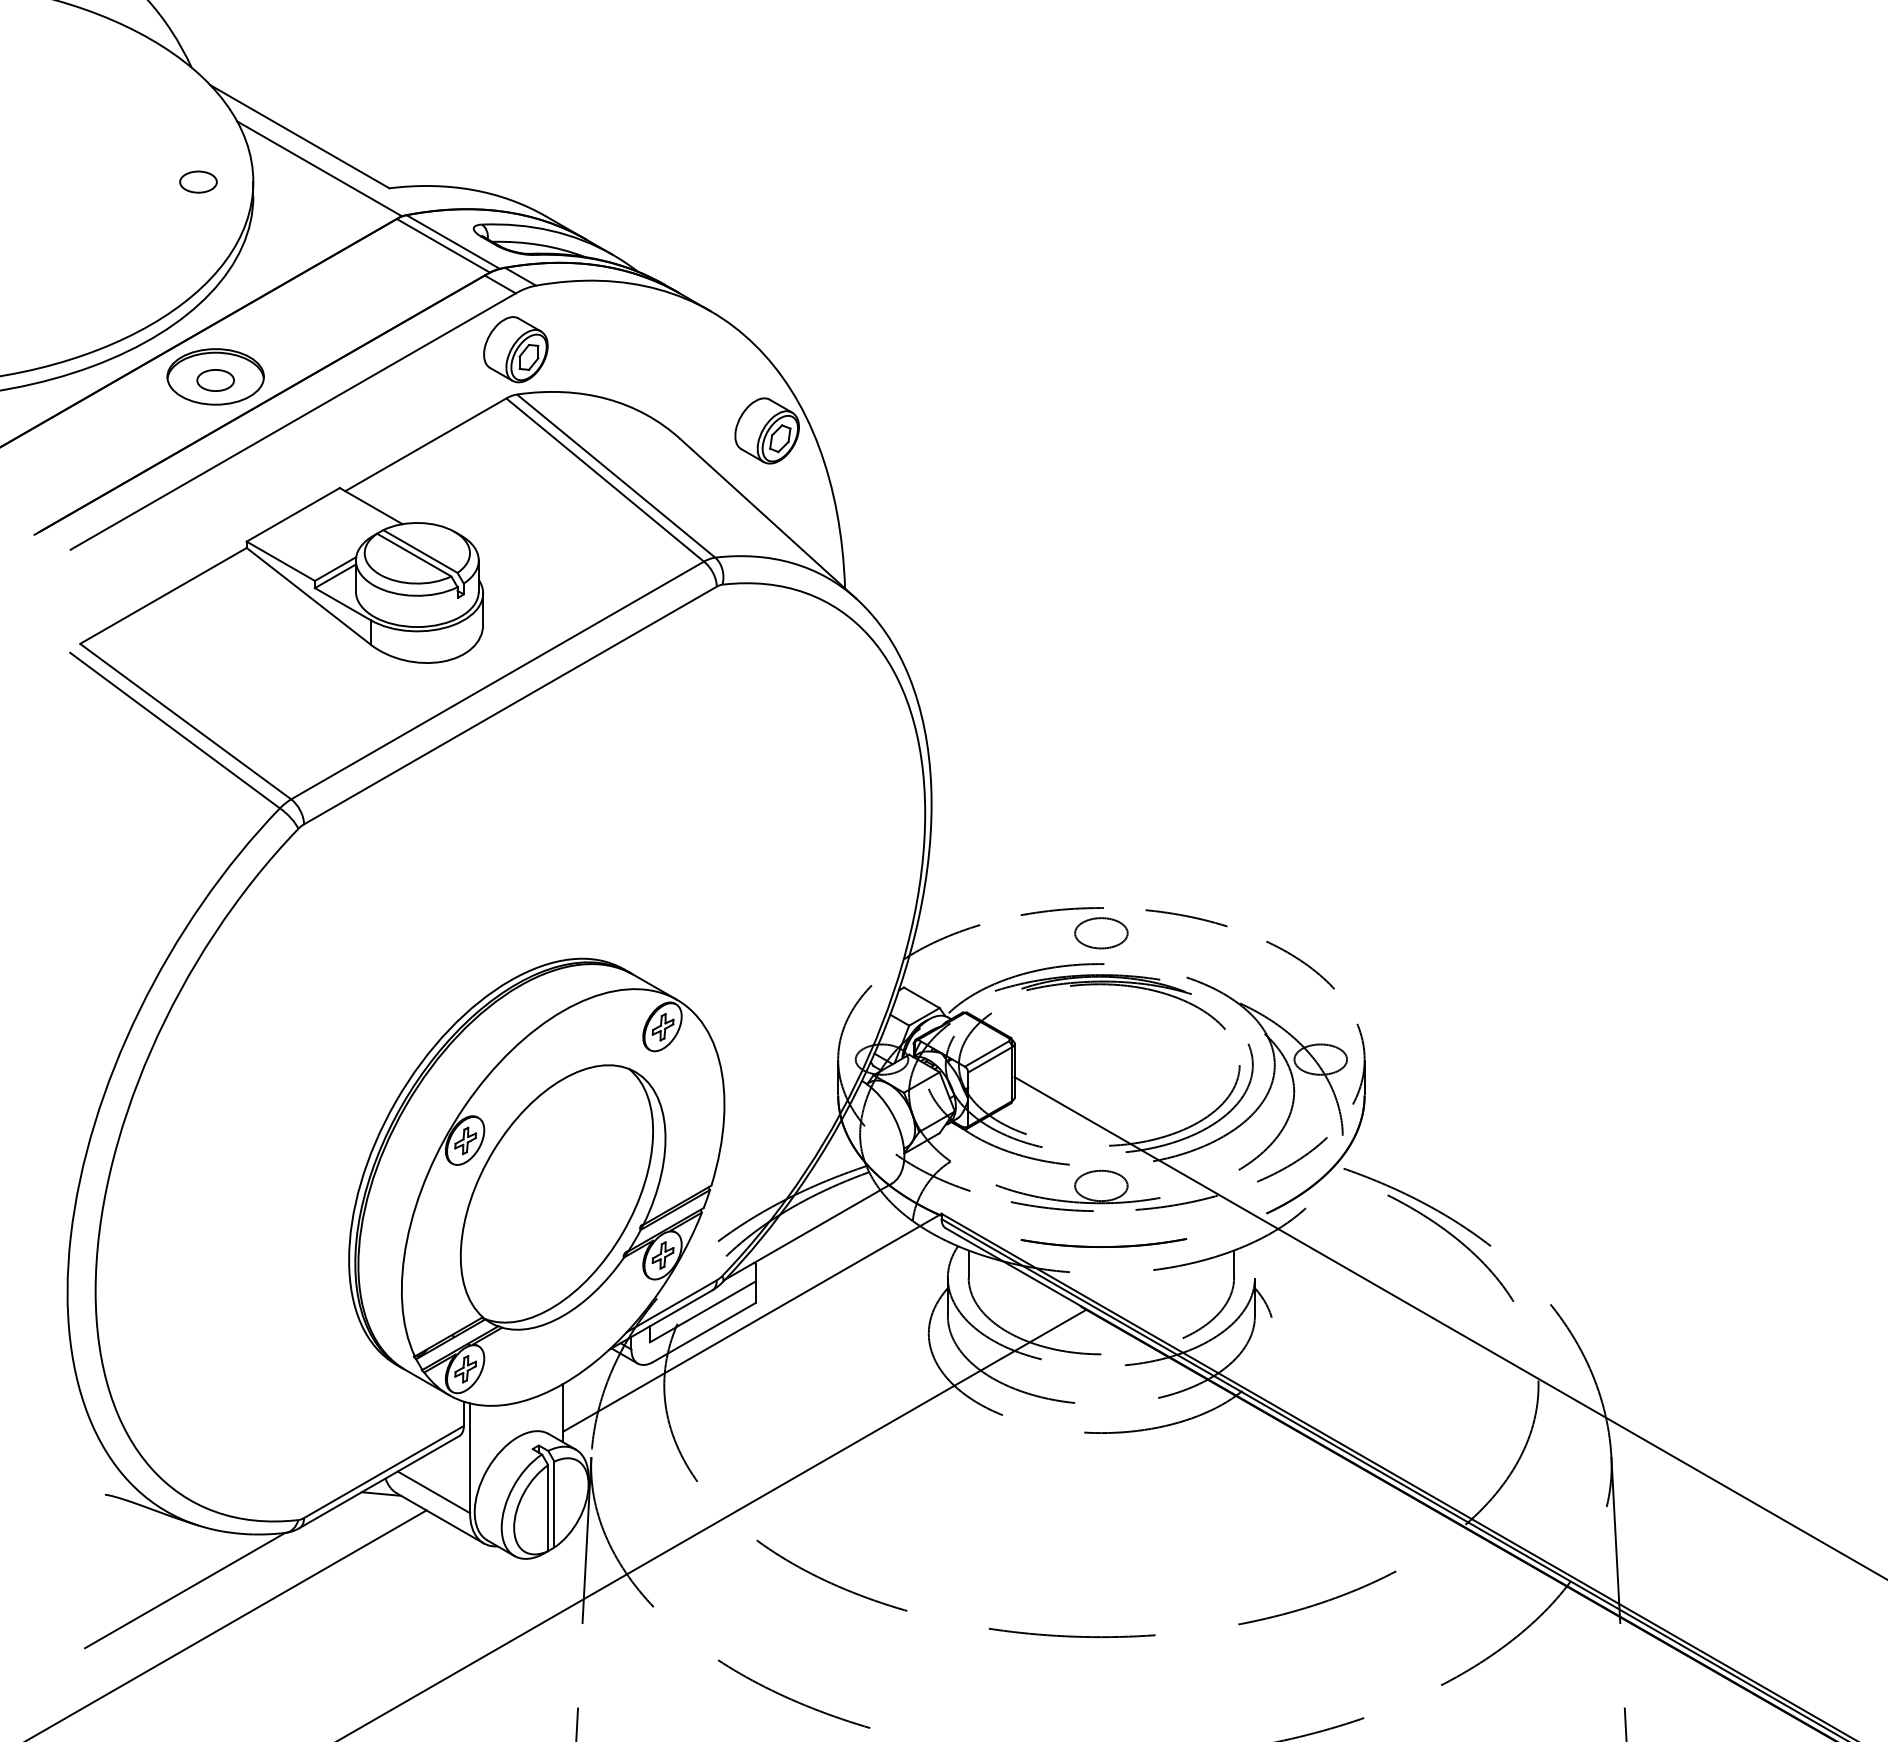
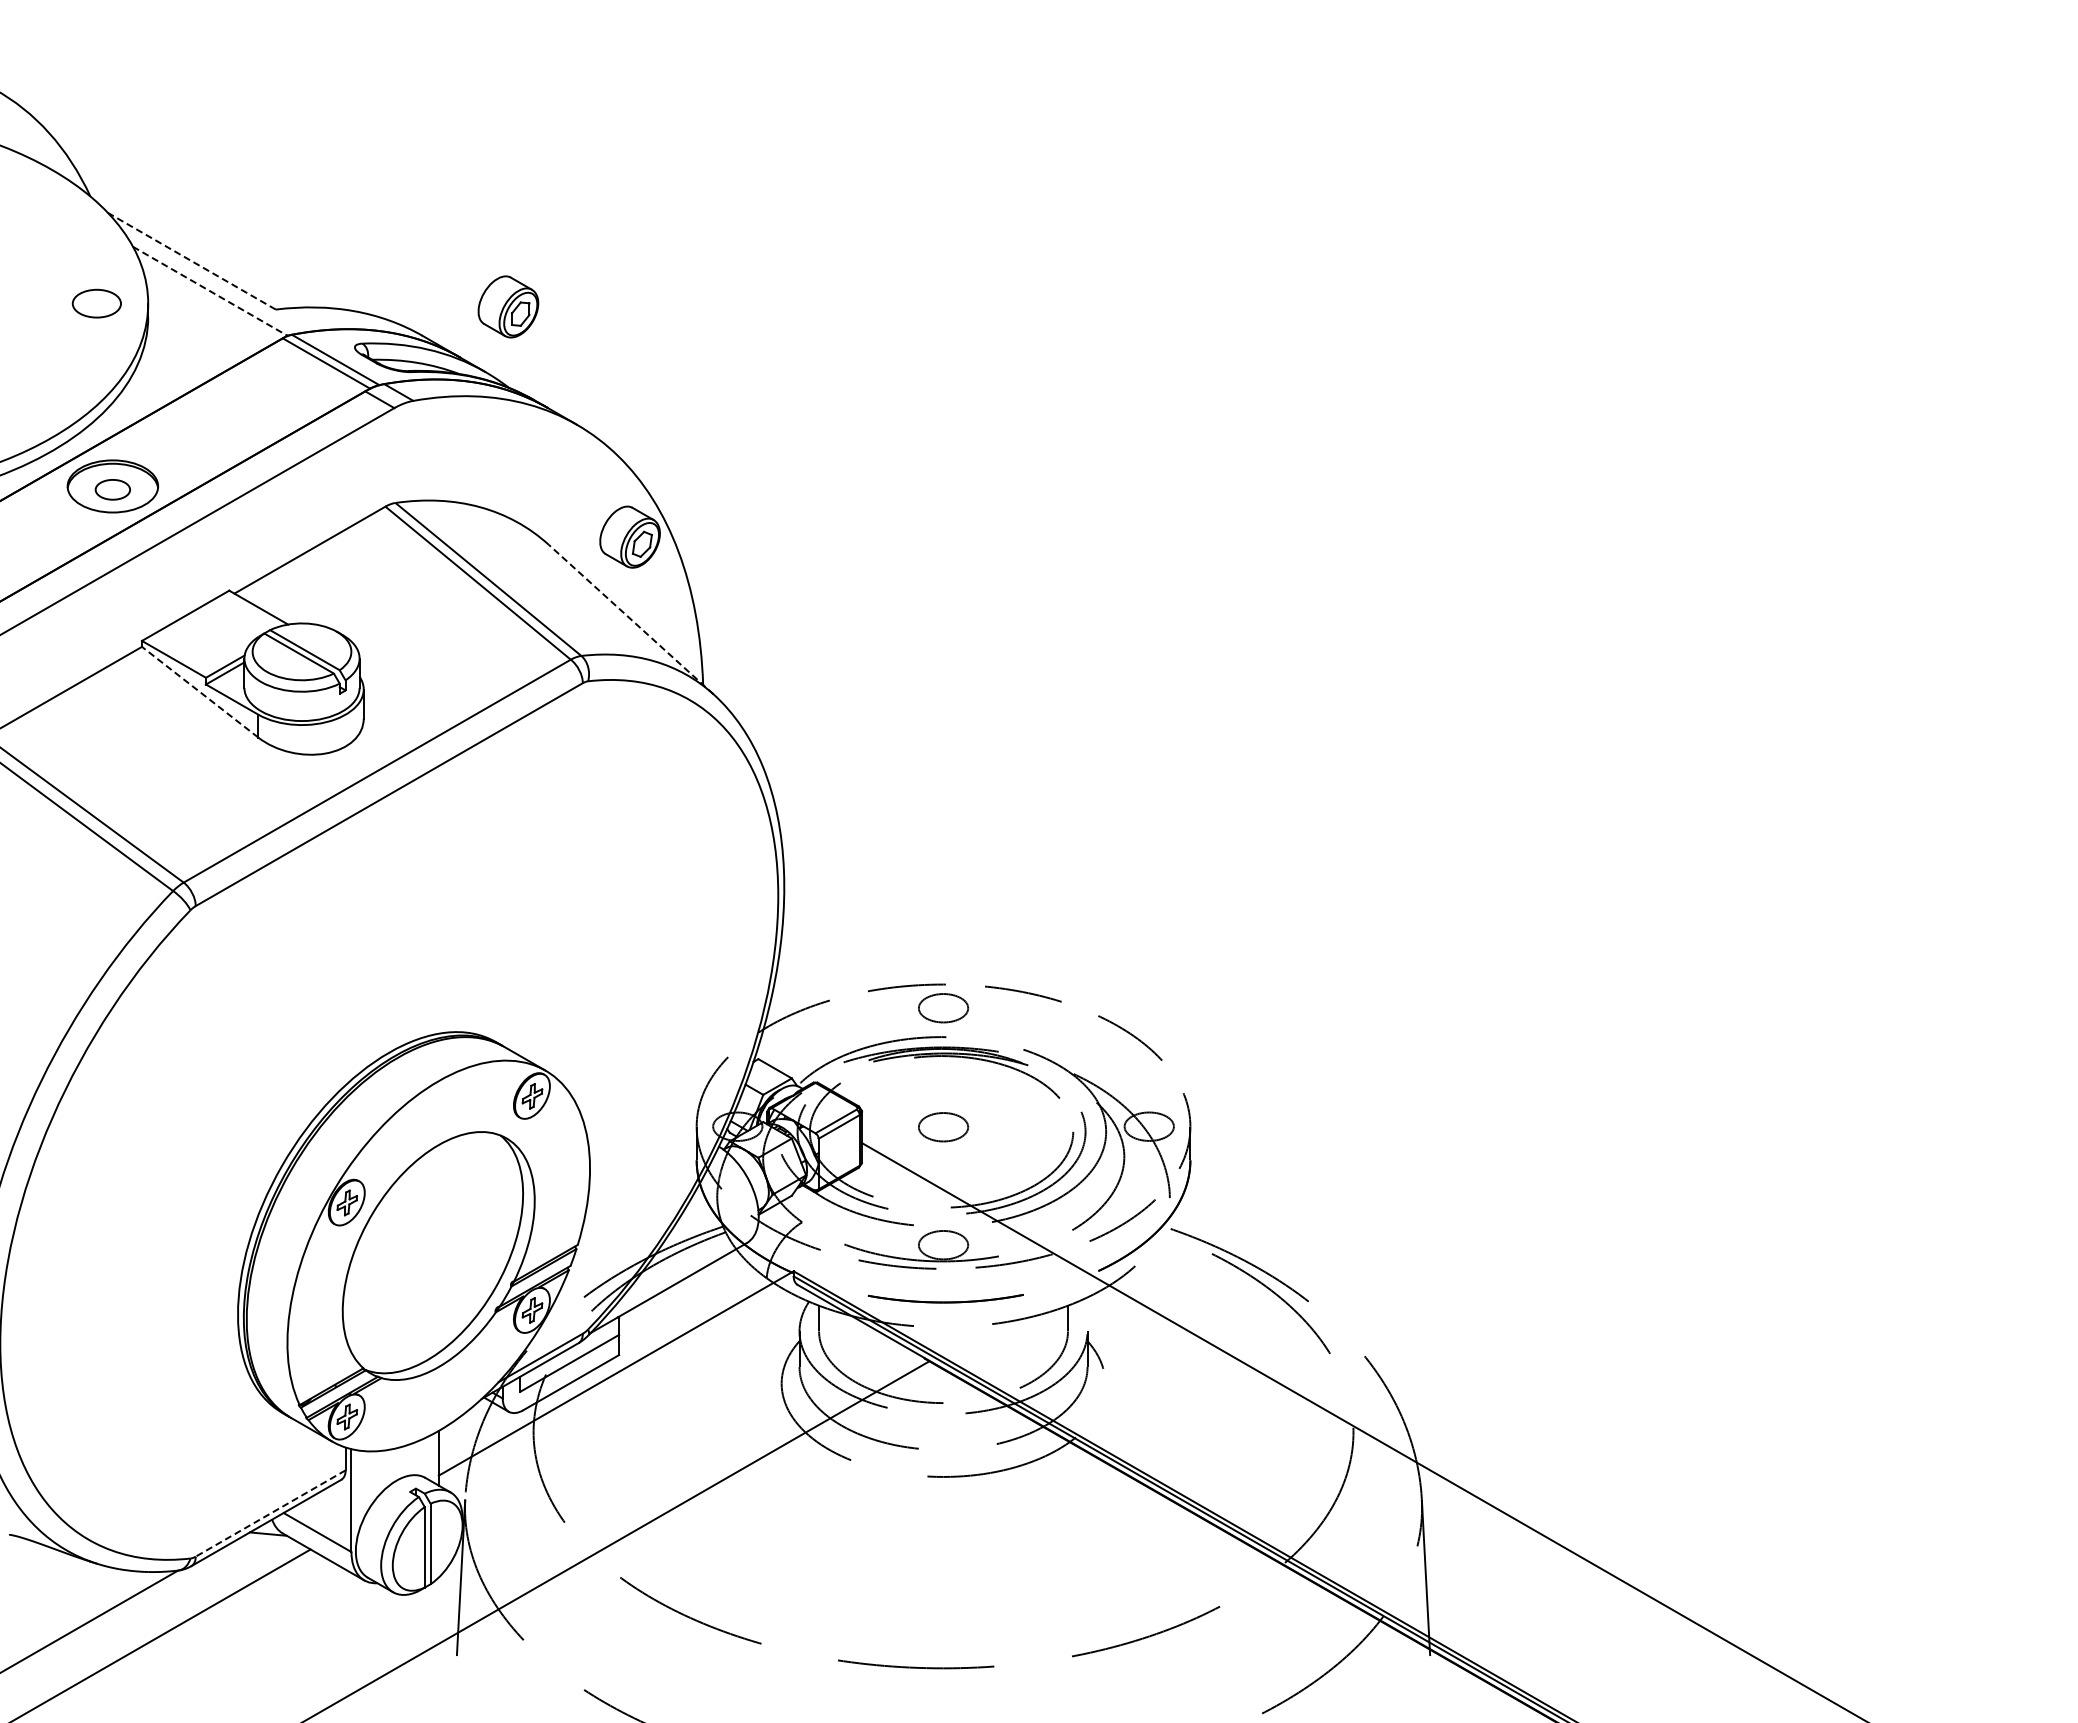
line: (299, 137) -> (191, 261), solid -> dashed
line: (319, 169) -> (210, 291), solid -> dashed
part: (198, 181) -> (96, 303), size x1.4
part: (515, 349) -> (508, 306), moved
line: (767, 518) -> (630, 619), solid -> dashed
line: (309, 596) -> (200, 692), solid -> dashed
part: (1101, 1060) -> (943, 1127), added
line: (383, 1472) -> (270, 1513), solid -> dashed

